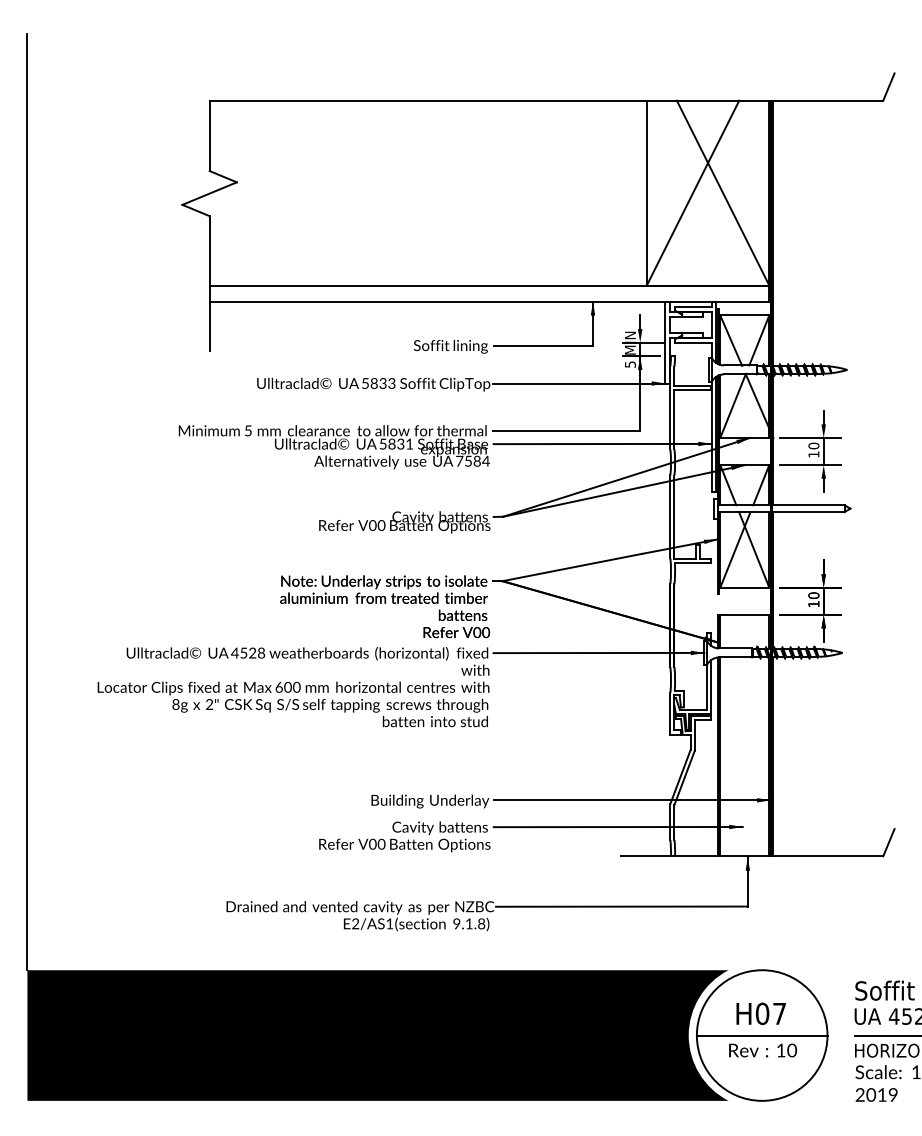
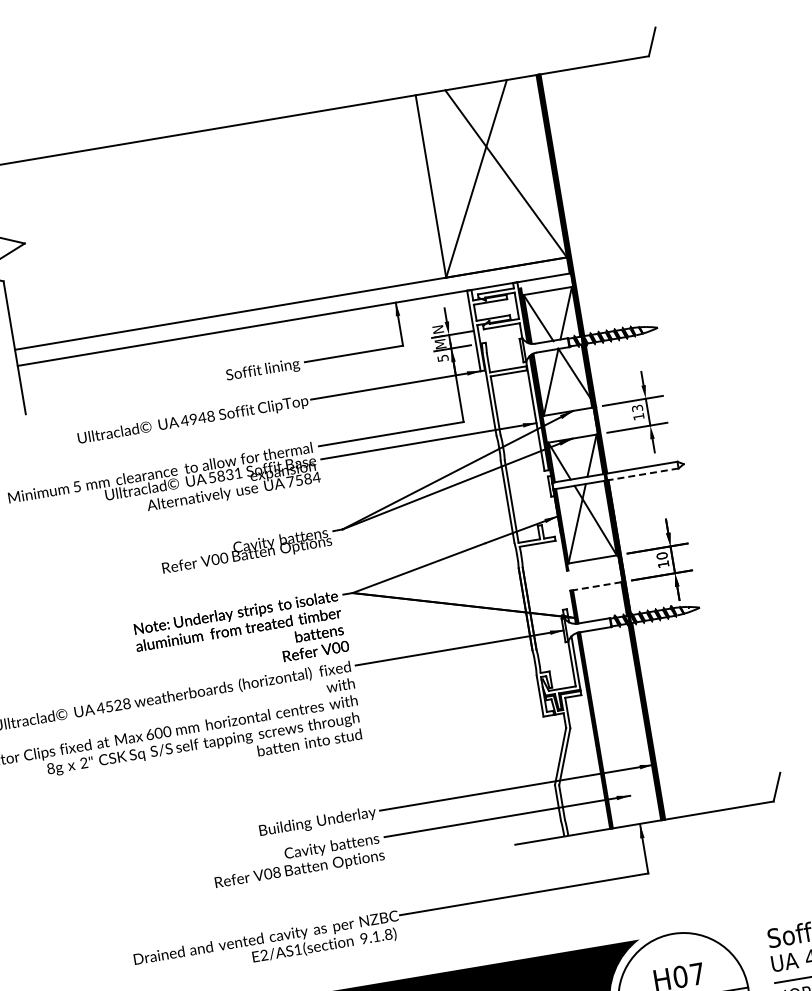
text: (378, 383) -> (197, 418), 5833 -> 4948
text: (813, 445) -> (636, 407), 10 -> 13
line: (807, 512) -> (642, 474), solid -> dashed
line: (744, 614) -> (596, 585), solid -> dashed
text: (381, 844) -> (276, 872), V00 -> V08

